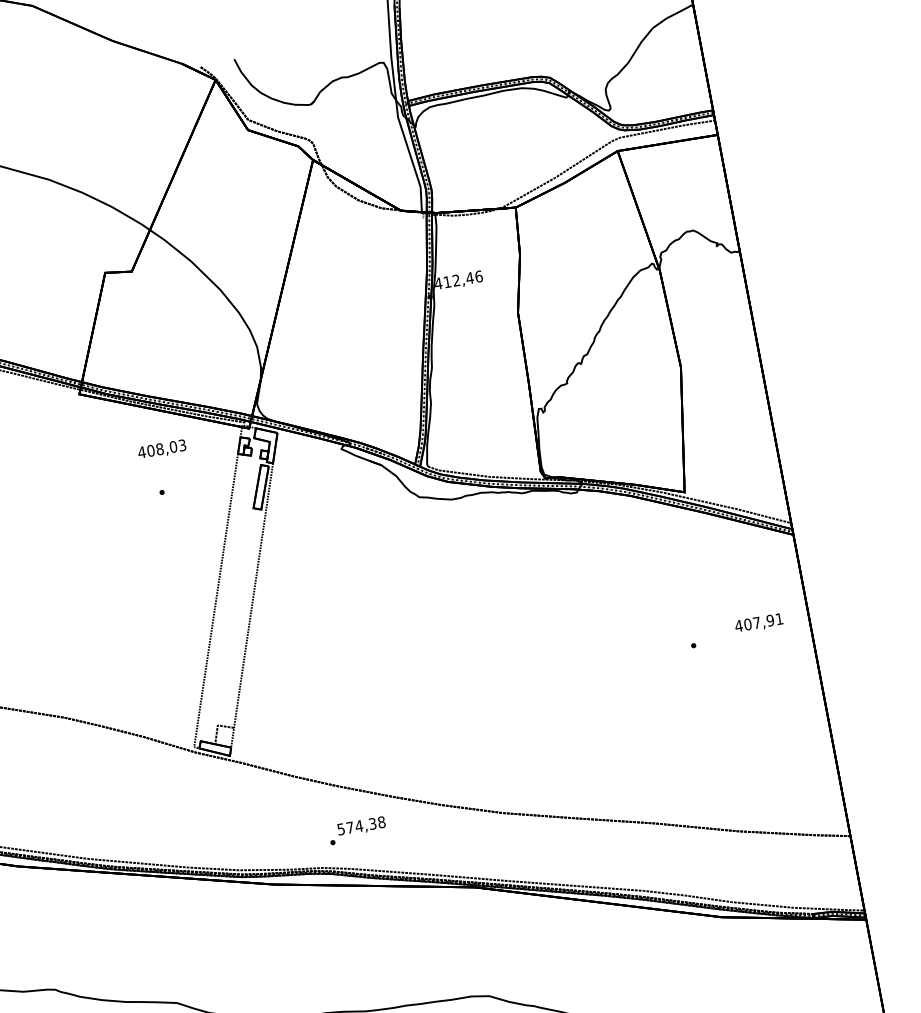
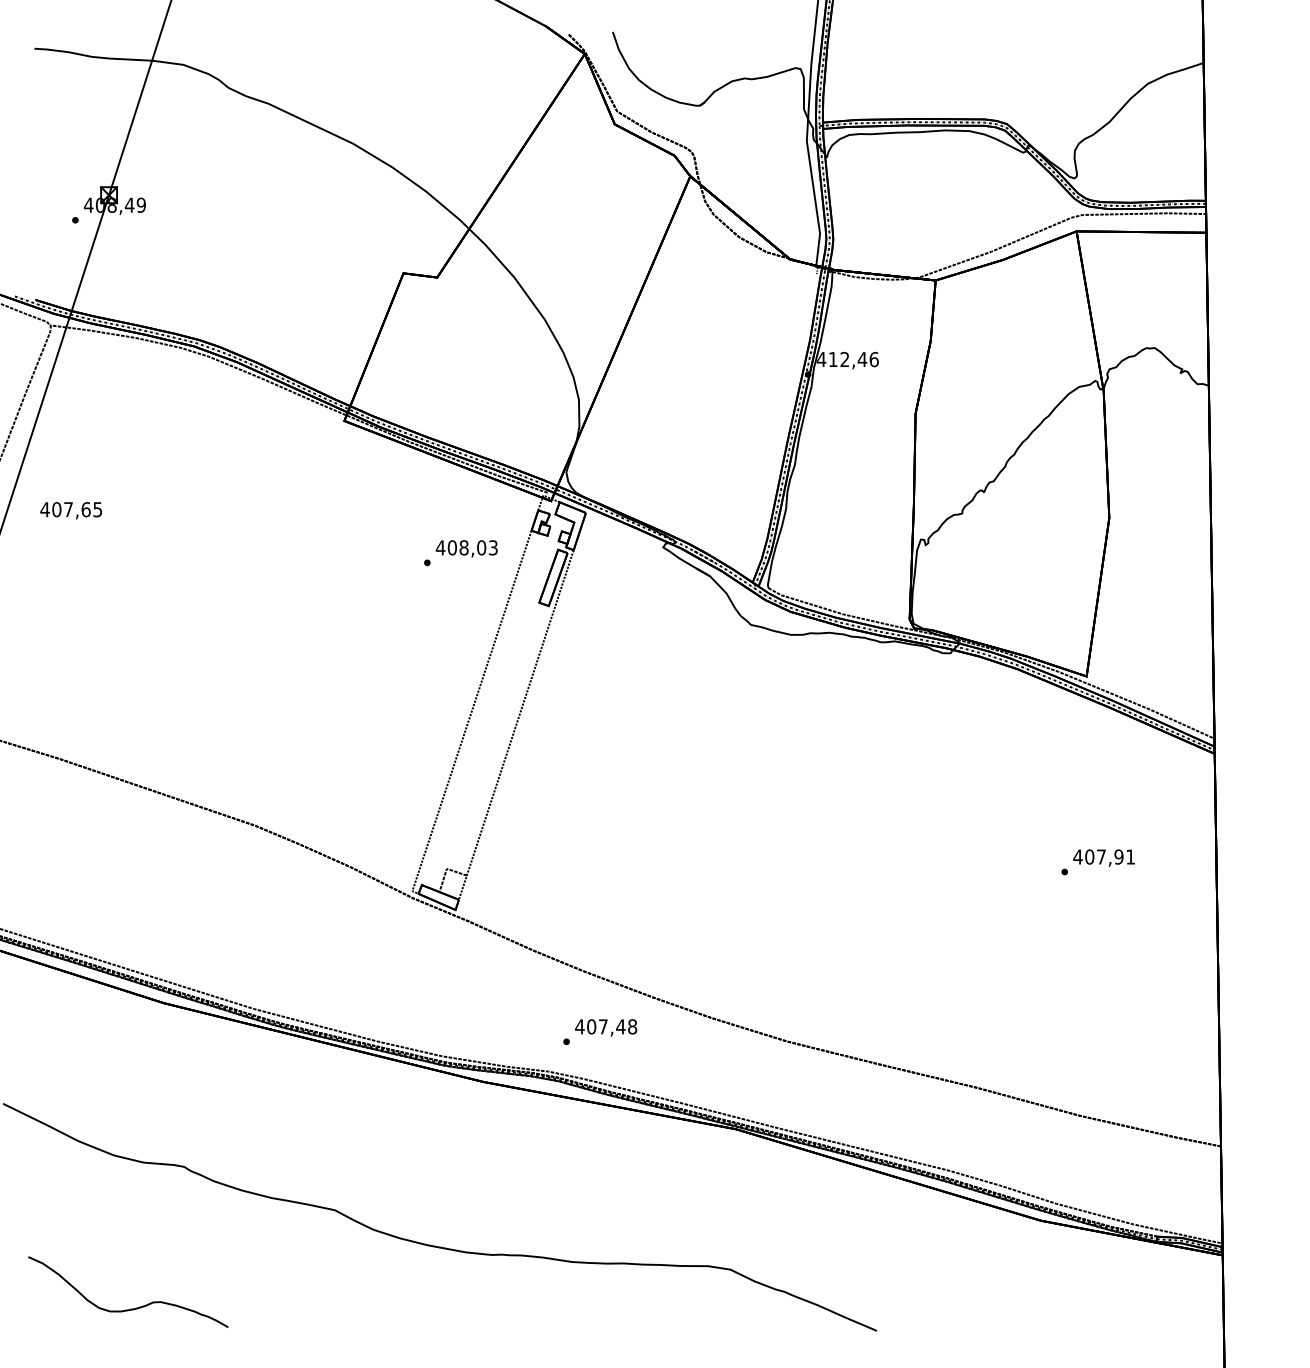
text: (161, 449) -> (466, 548), moved
text: (758, 623) -> (1103, 857), moved
text: (356, 826) -> (600, 1026), 574,38 -> 407,48

